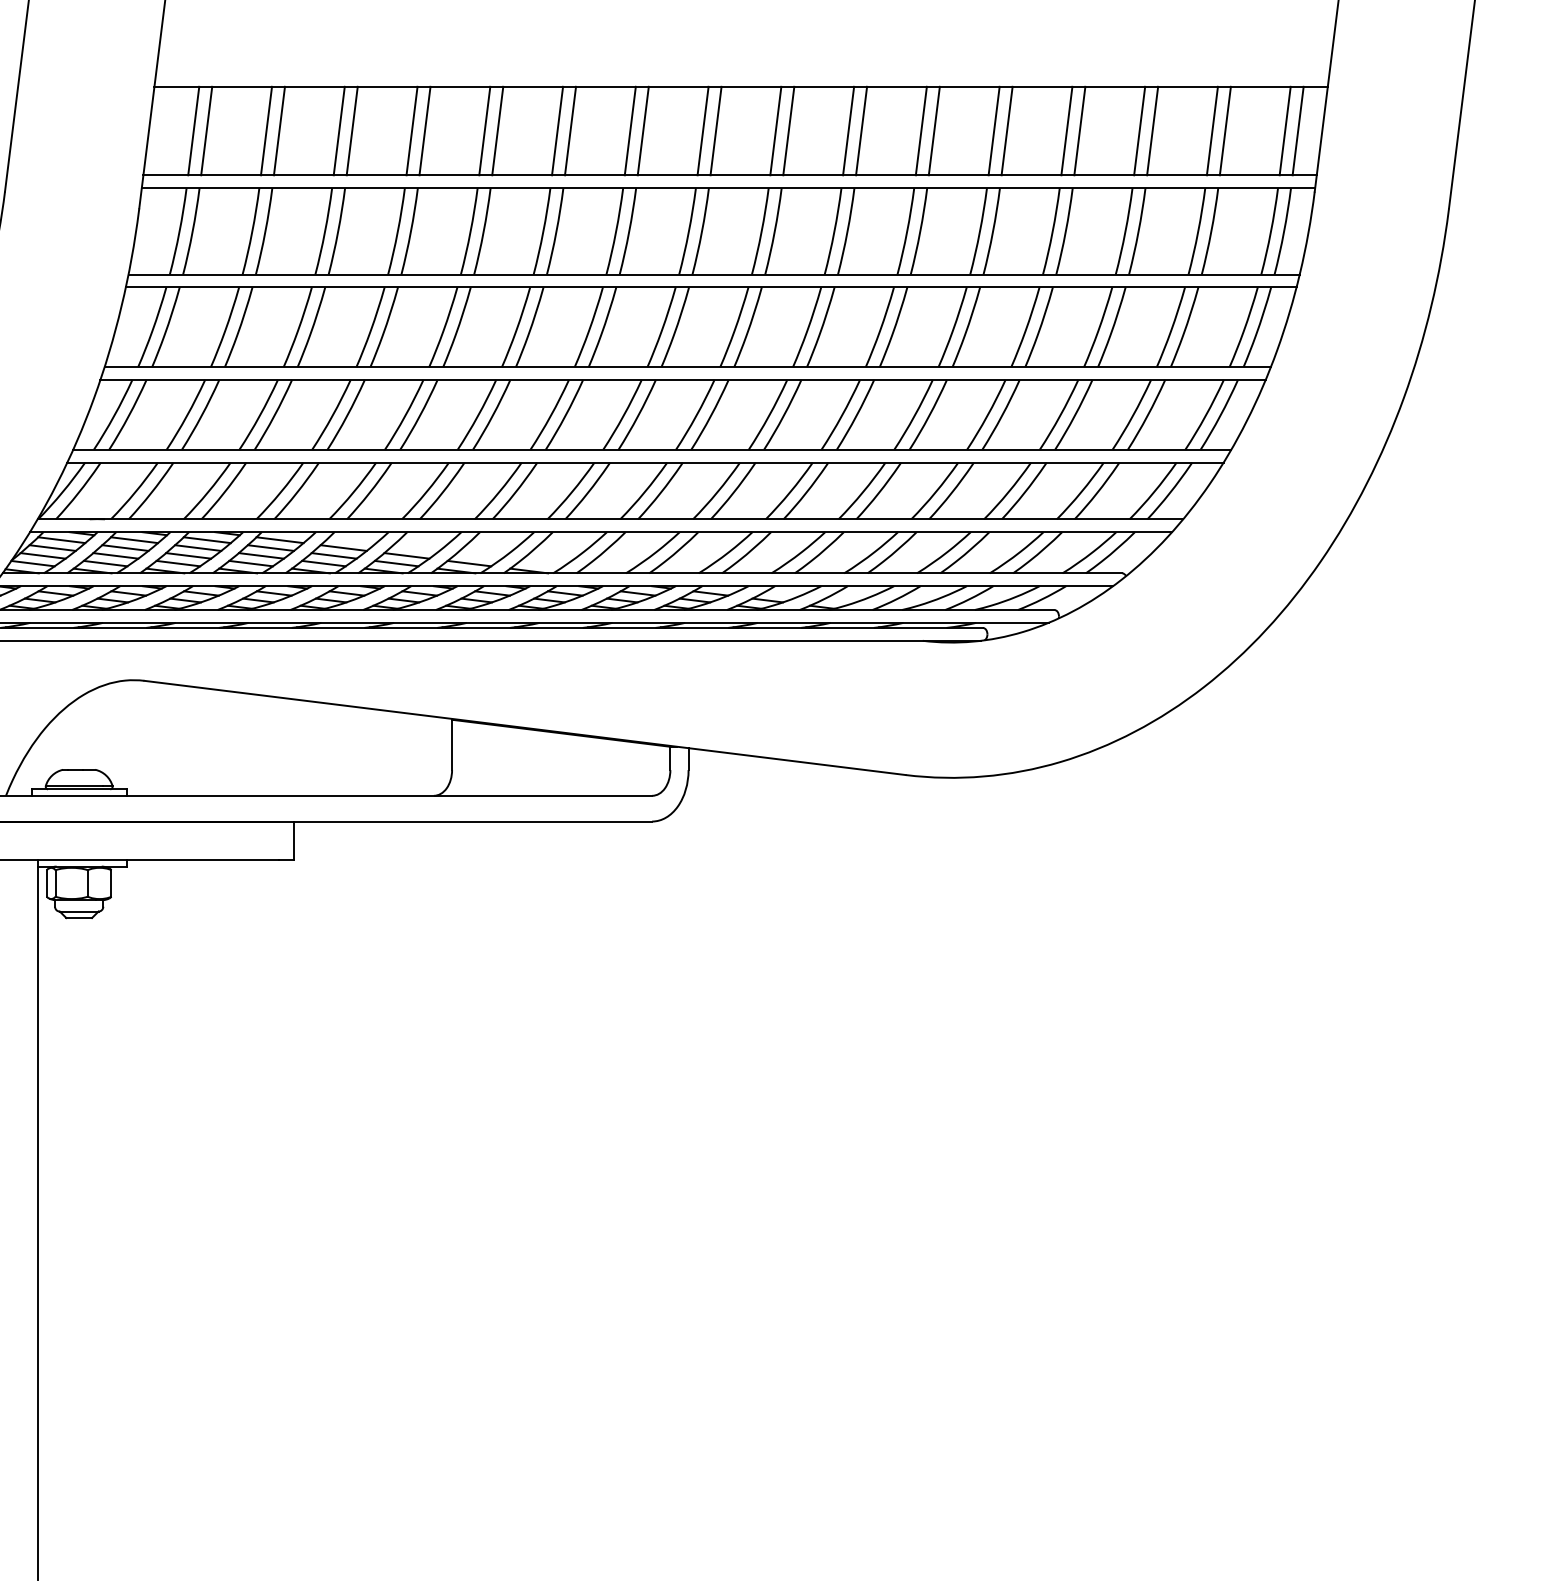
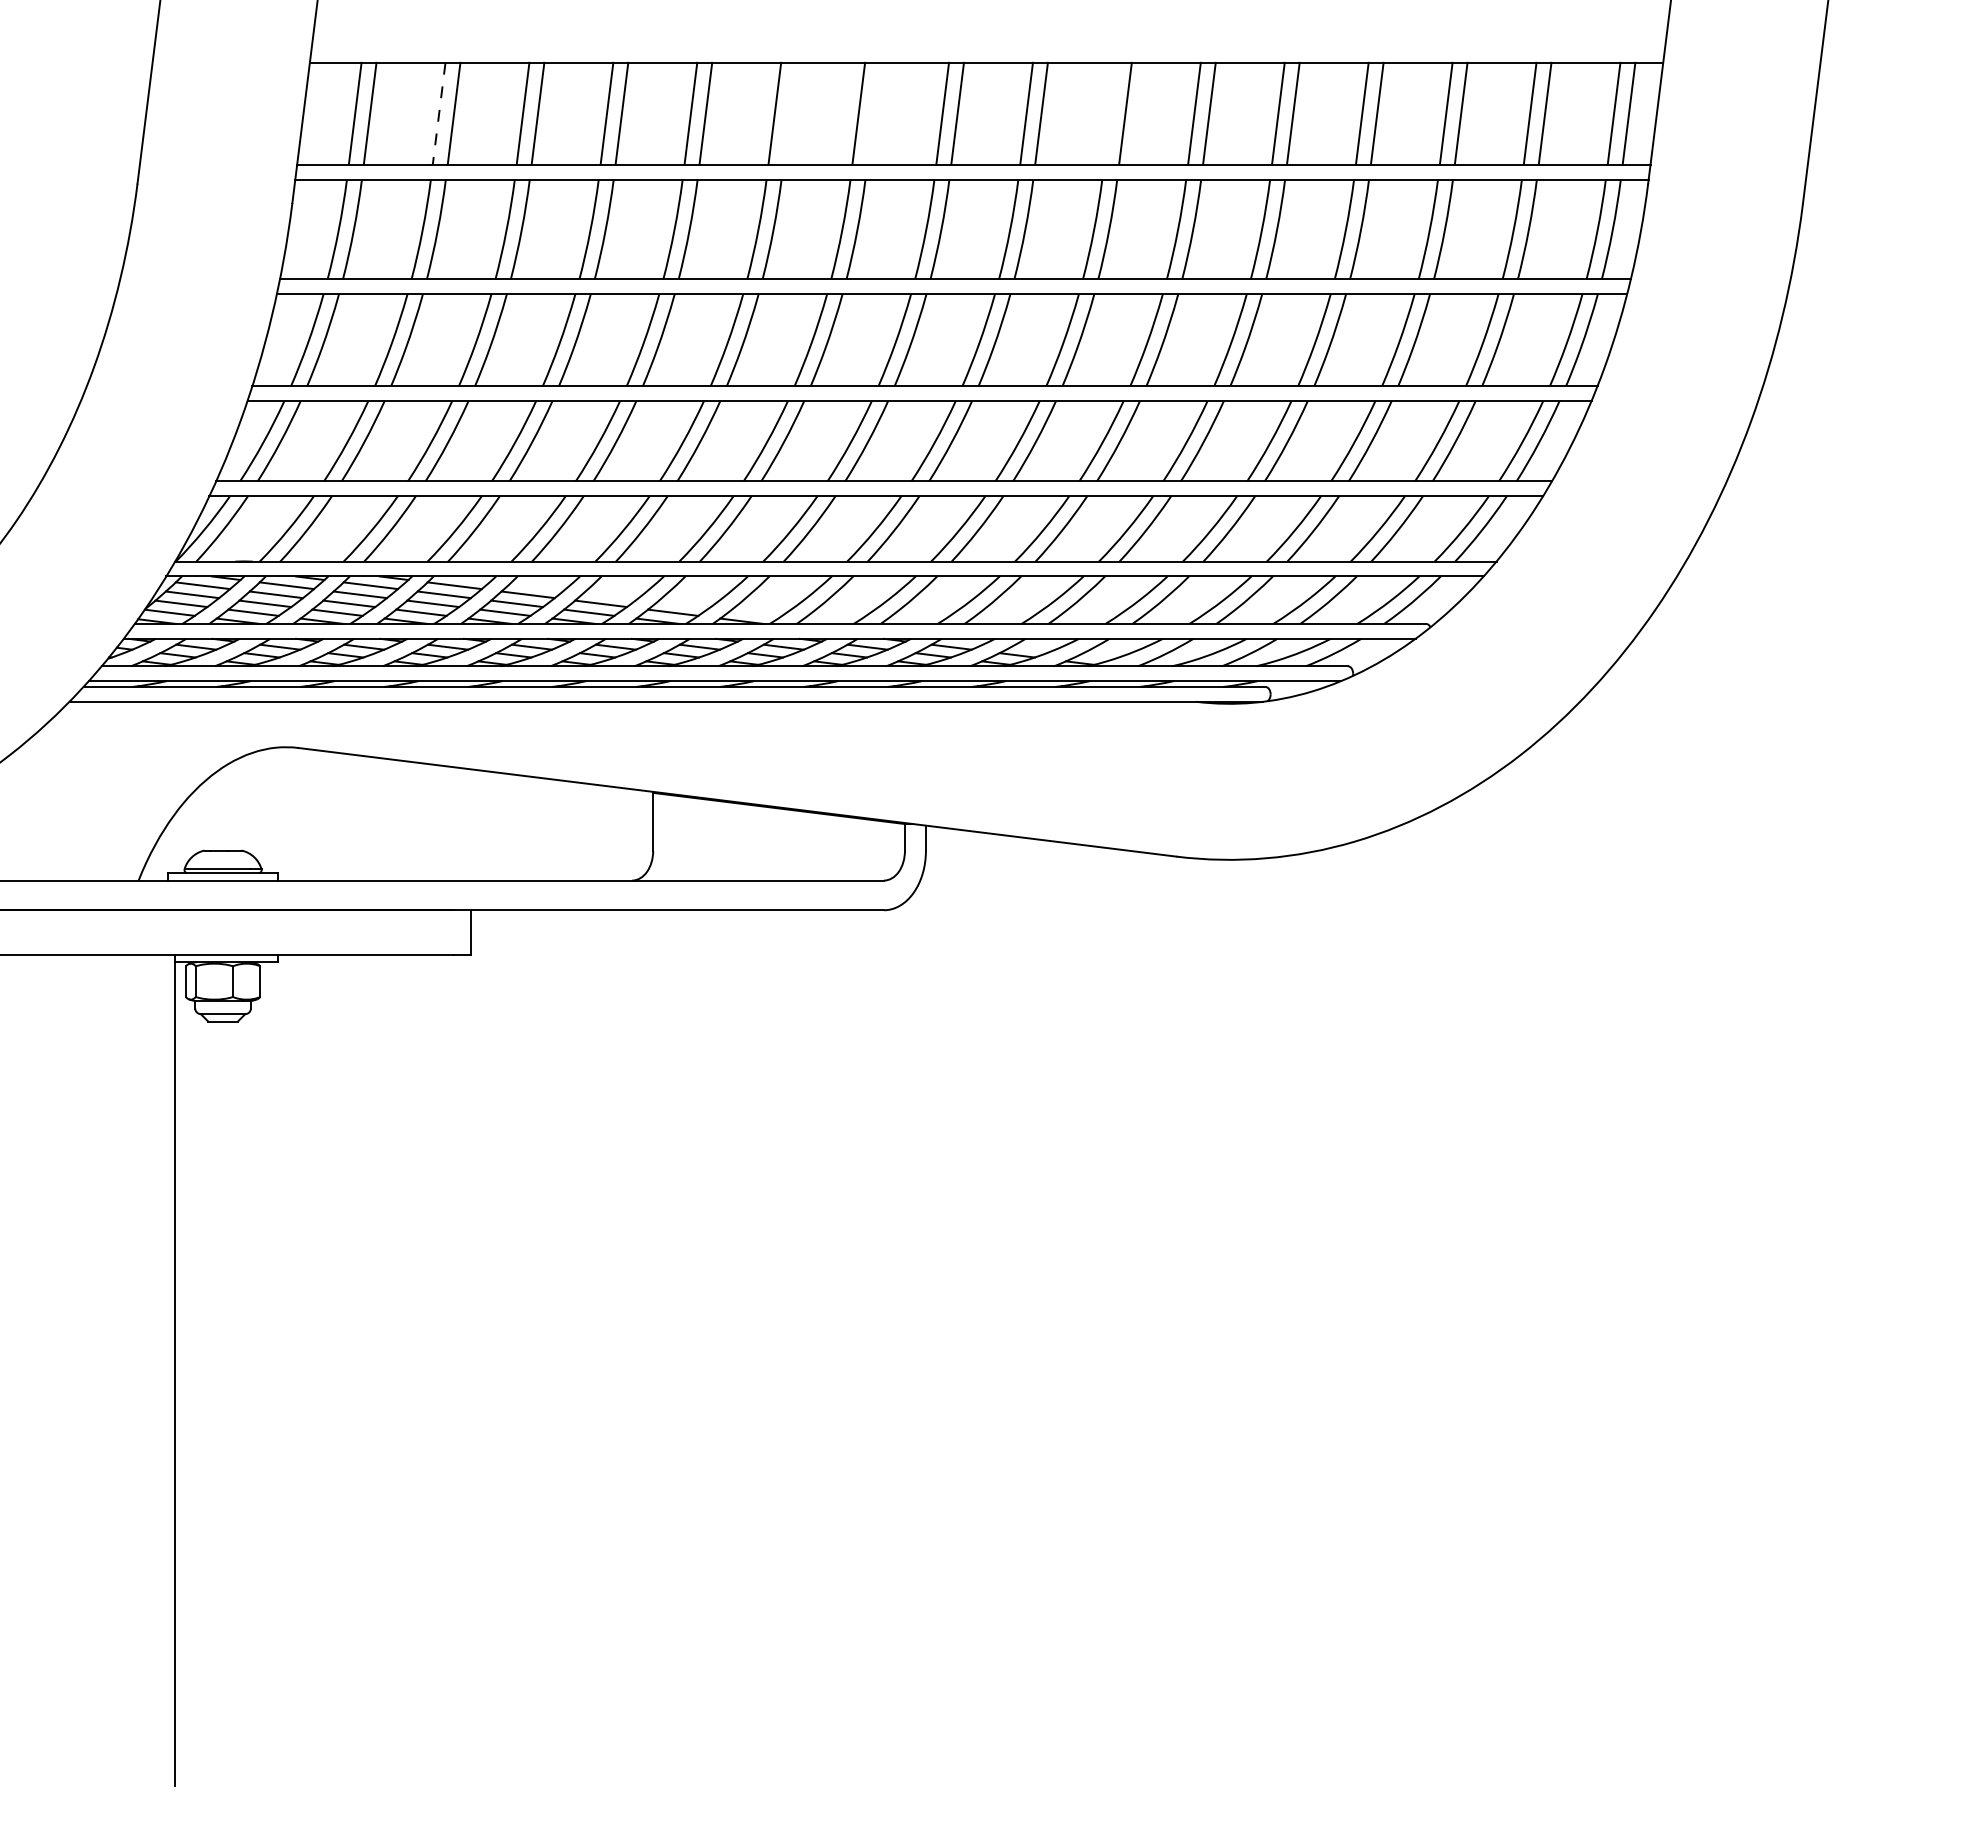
line: (570, 130) -> (789, 113), removed
line: (643, 130) -> (873, 113), removed
line: (848, 130) -> (1110, 113), removed
line: (266, 131) -> (439, 114), solid -> dashed

